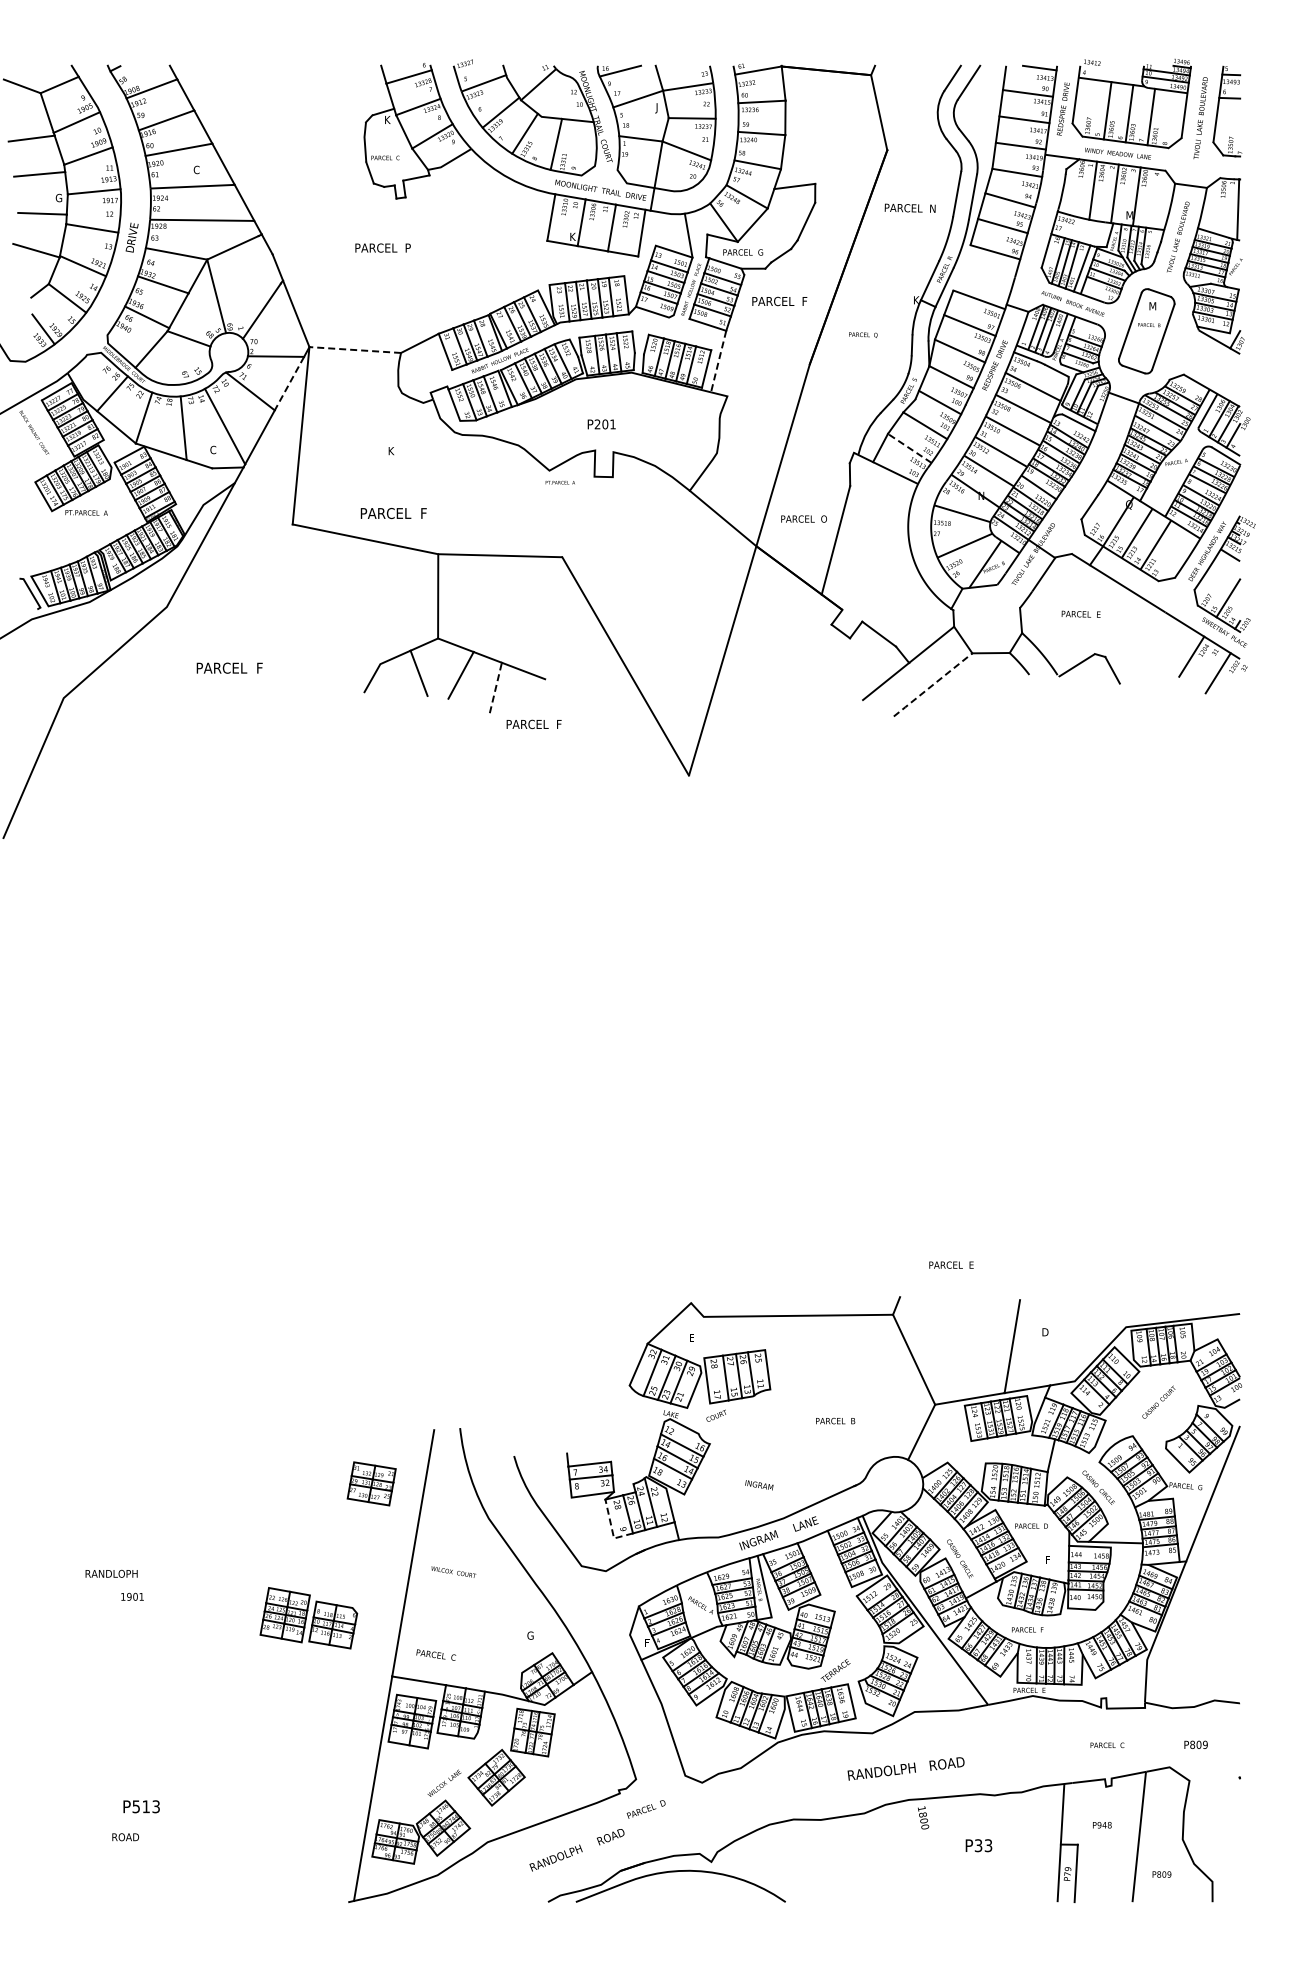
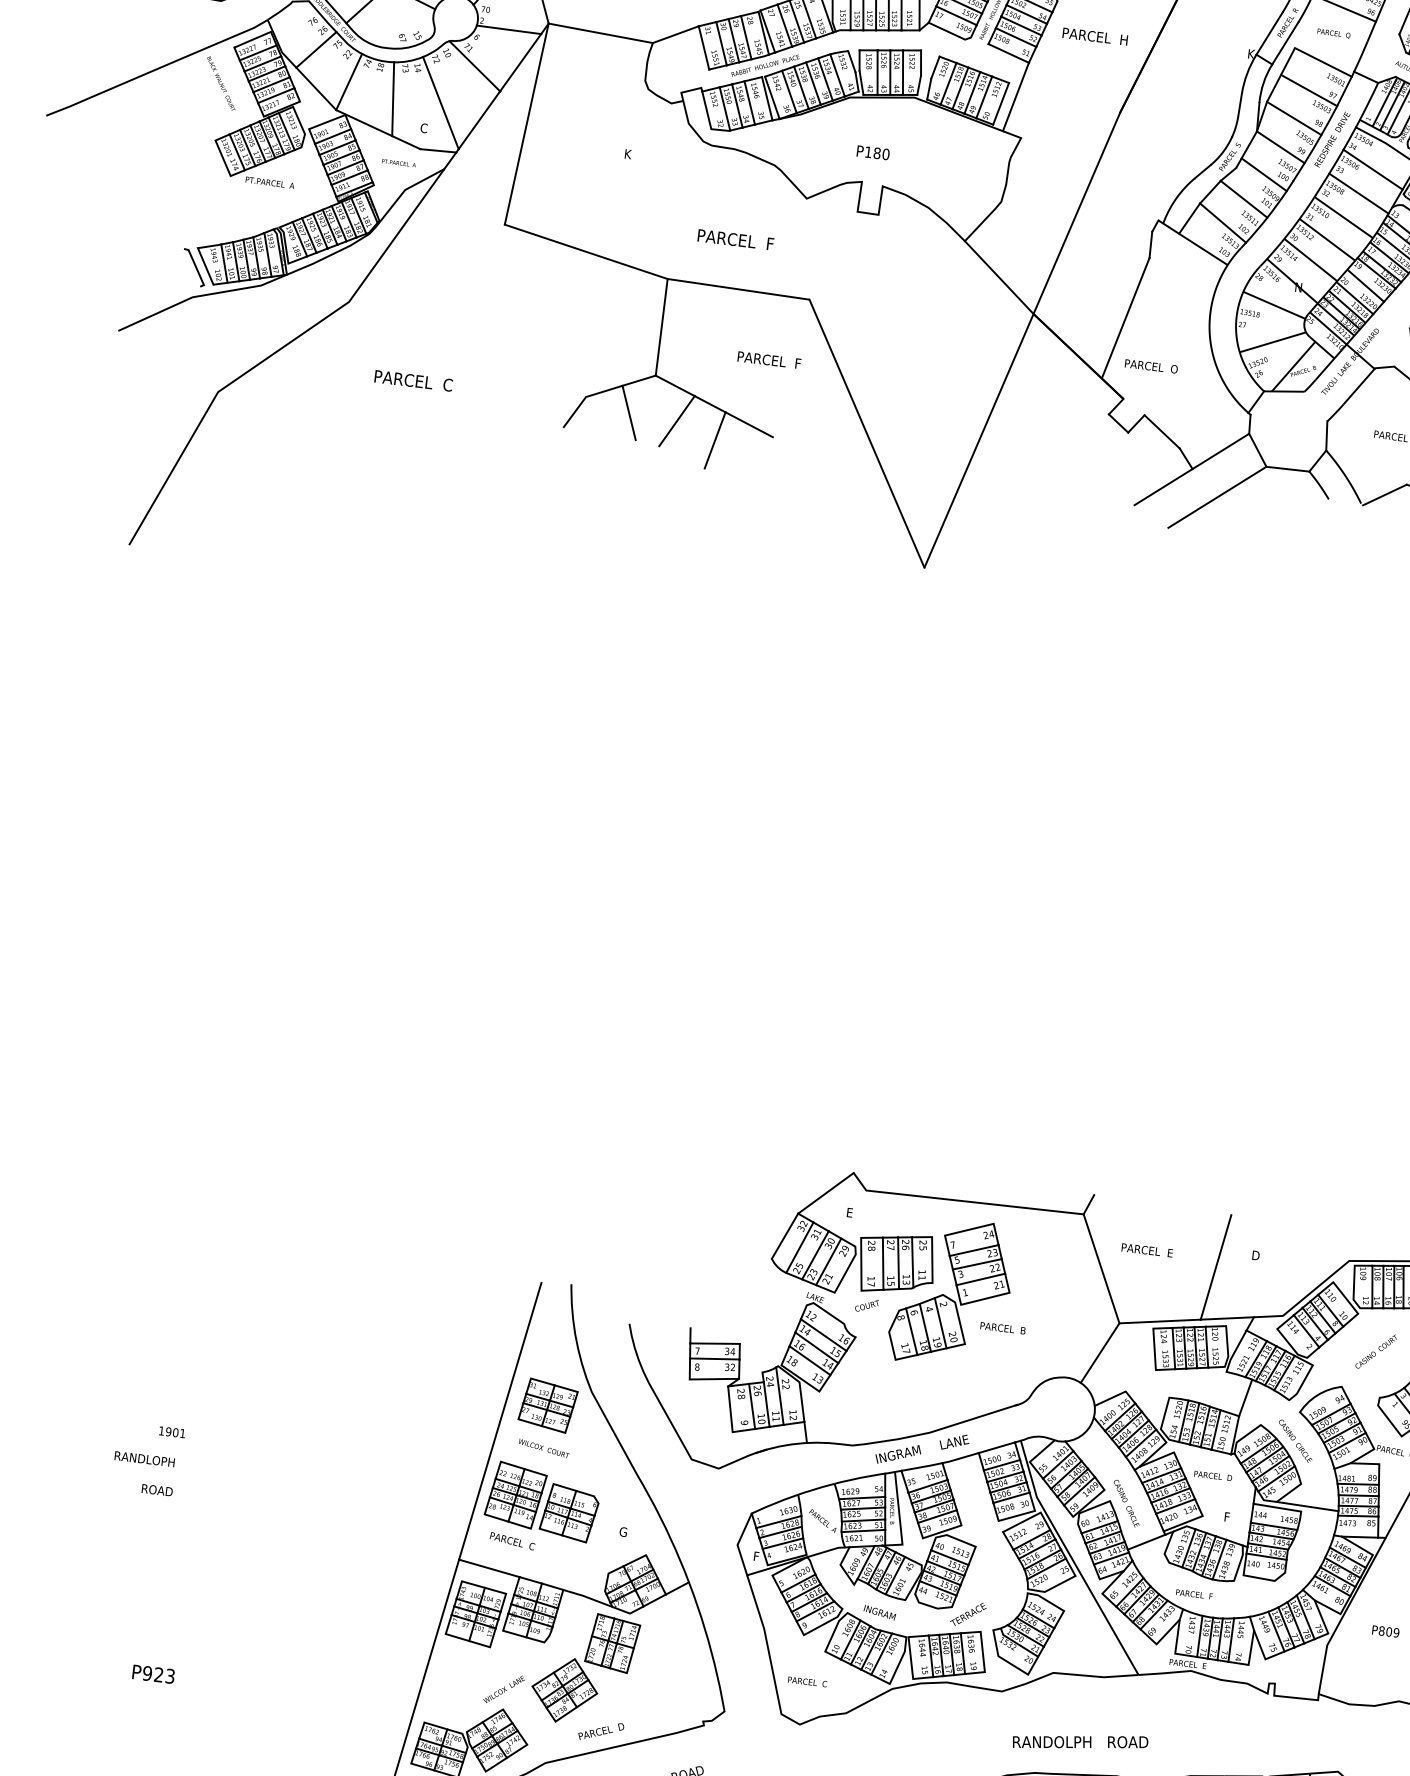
text: (805, 301) -> (1123, 40), PARCEL  F -> PARCEL  H
text: (863, 334) -> (1334, 33), moved
line: (355, 350) -> (601, 33), dashed -> solid
line: (718, 361) -> (1015, 96), dashed -> solid
line: (289, 383) -> (520, 62), dashed -> solid
text: (604, 424) -> (876, 153), P201 -> P180
line: (909, 448) -> (1222, 223), dashed -> solid
text: (559, 482) -> (398, 162), moved
text: (393, 513) -> (735, 239), moved
text: (803, 518) -> (1150, 365), moved
text: (260, 667) -> (448, 384), PARCEL  F -> PARCEL  C
line: (932, 685) -> (1216, 498), dashed -> solid
line: (495, 687) -> (714, 439), dashed -> solid
text: (533, 724) -> (768, 360), moved
text: (951, 1264) -> (1147, 1249), moved
part: (787, 1395) -> (951, 1292), added
part: (371, 1483) -> (547, 1405), moved
text: (759, 1485) -> (880, 1612), moved
line: (611, 1528) -> (731, 1420), dashed -> solid
text: (111, 1573) -> (144, 1458), moved
part: (308, 1618) -> (542, 1502), moved
text: (1107, 1744) -> (807, 1681), moved
text: (1195, 1744) -> (1385, 1631), moved
text: (905, 1768) -> (1079, 1741), moved
text: (140, 1806) -> (152, 1673), P513 -> P923
text: (645, 1809) -> (600, 1731), moved
text: (125, 1837) -> (157, 1490), moved

